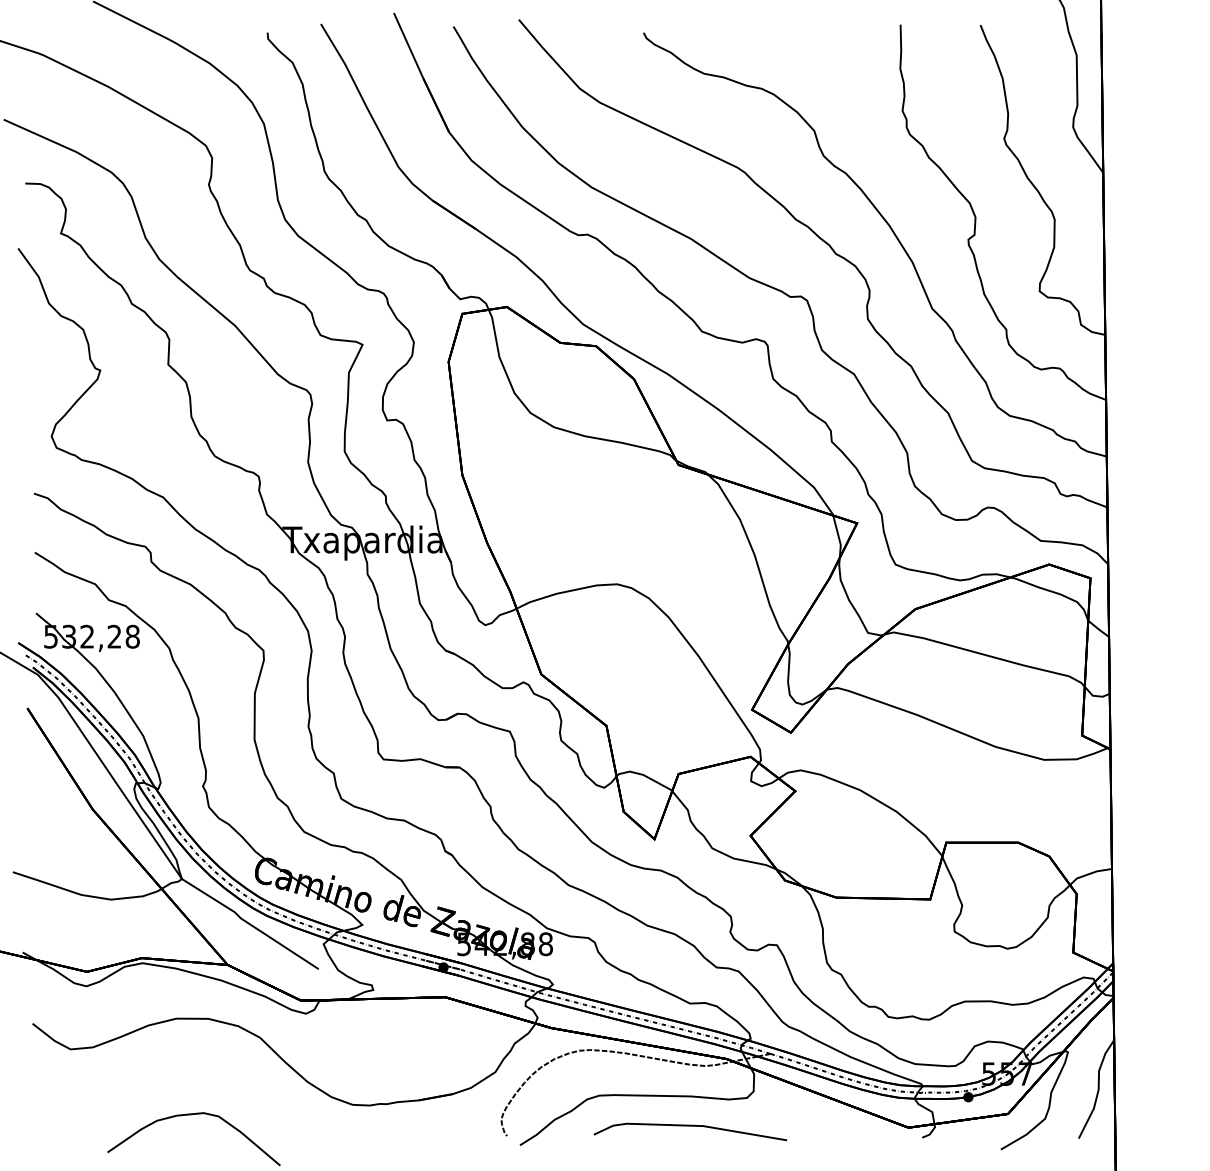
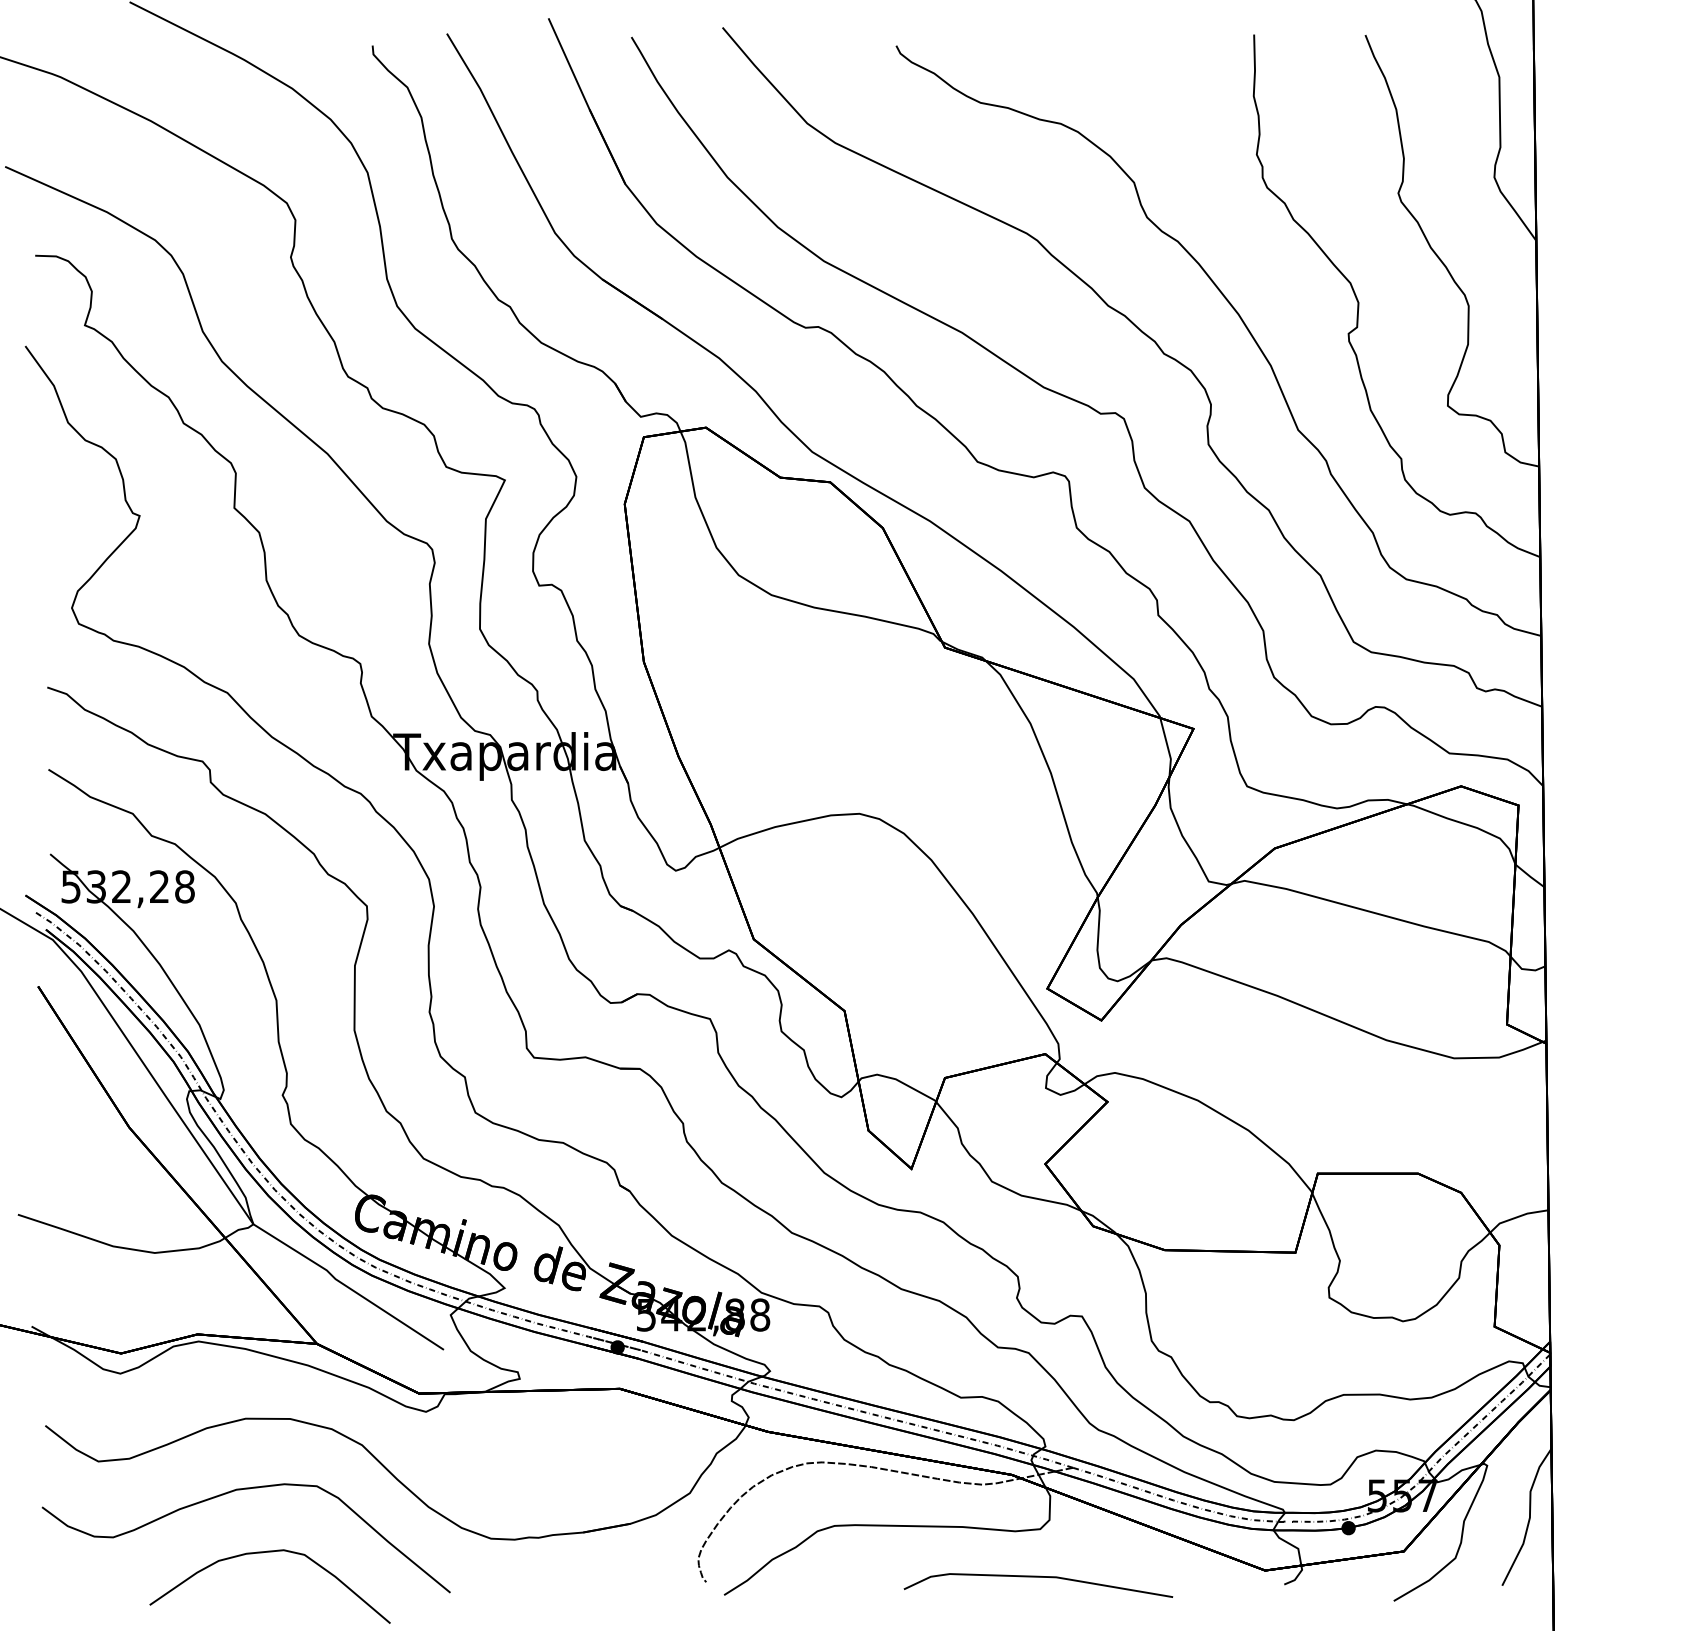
curve: (164, 1072) -> (229, 1493), added
line: (690, 1126) -> (1038, 1577), moved

